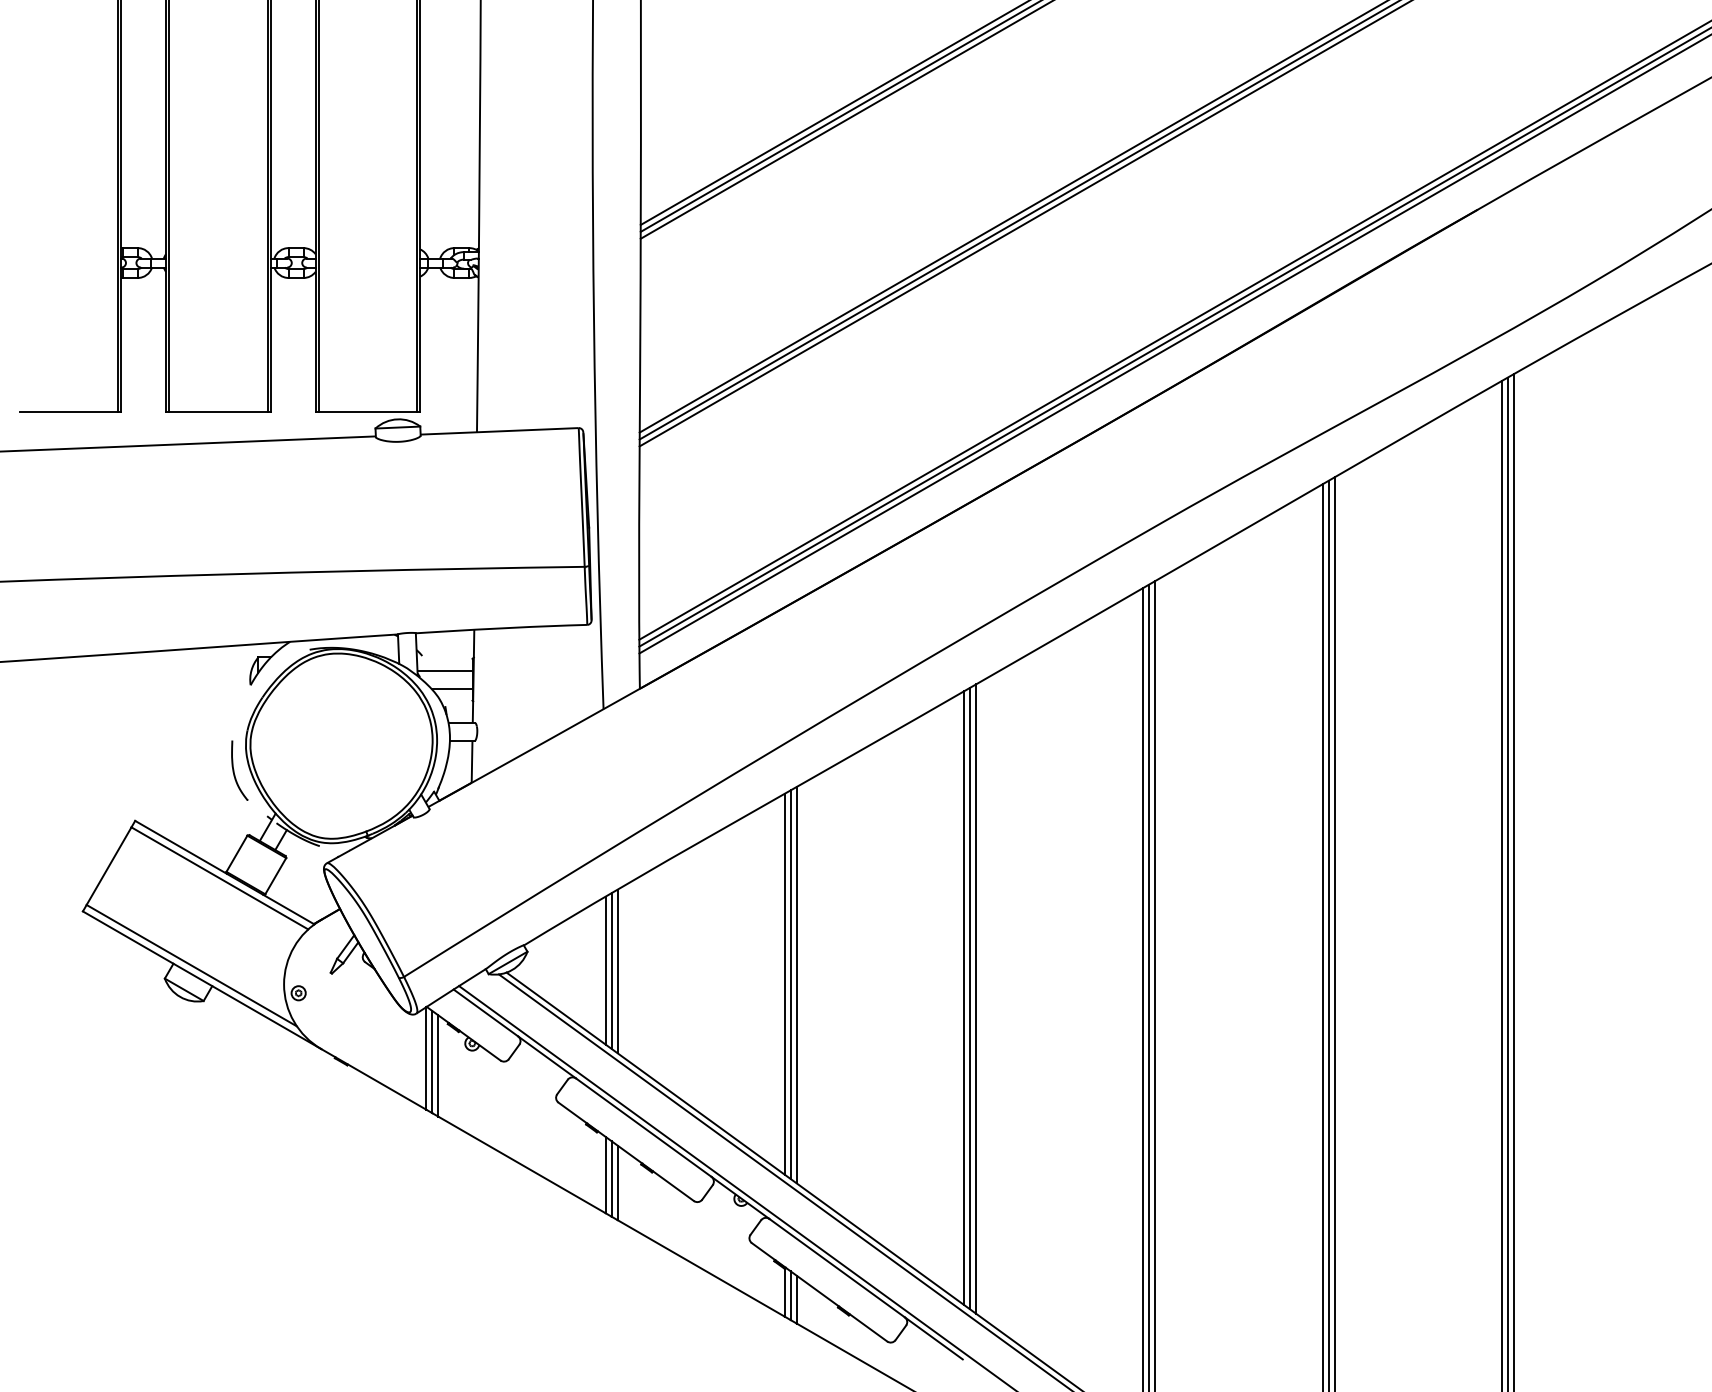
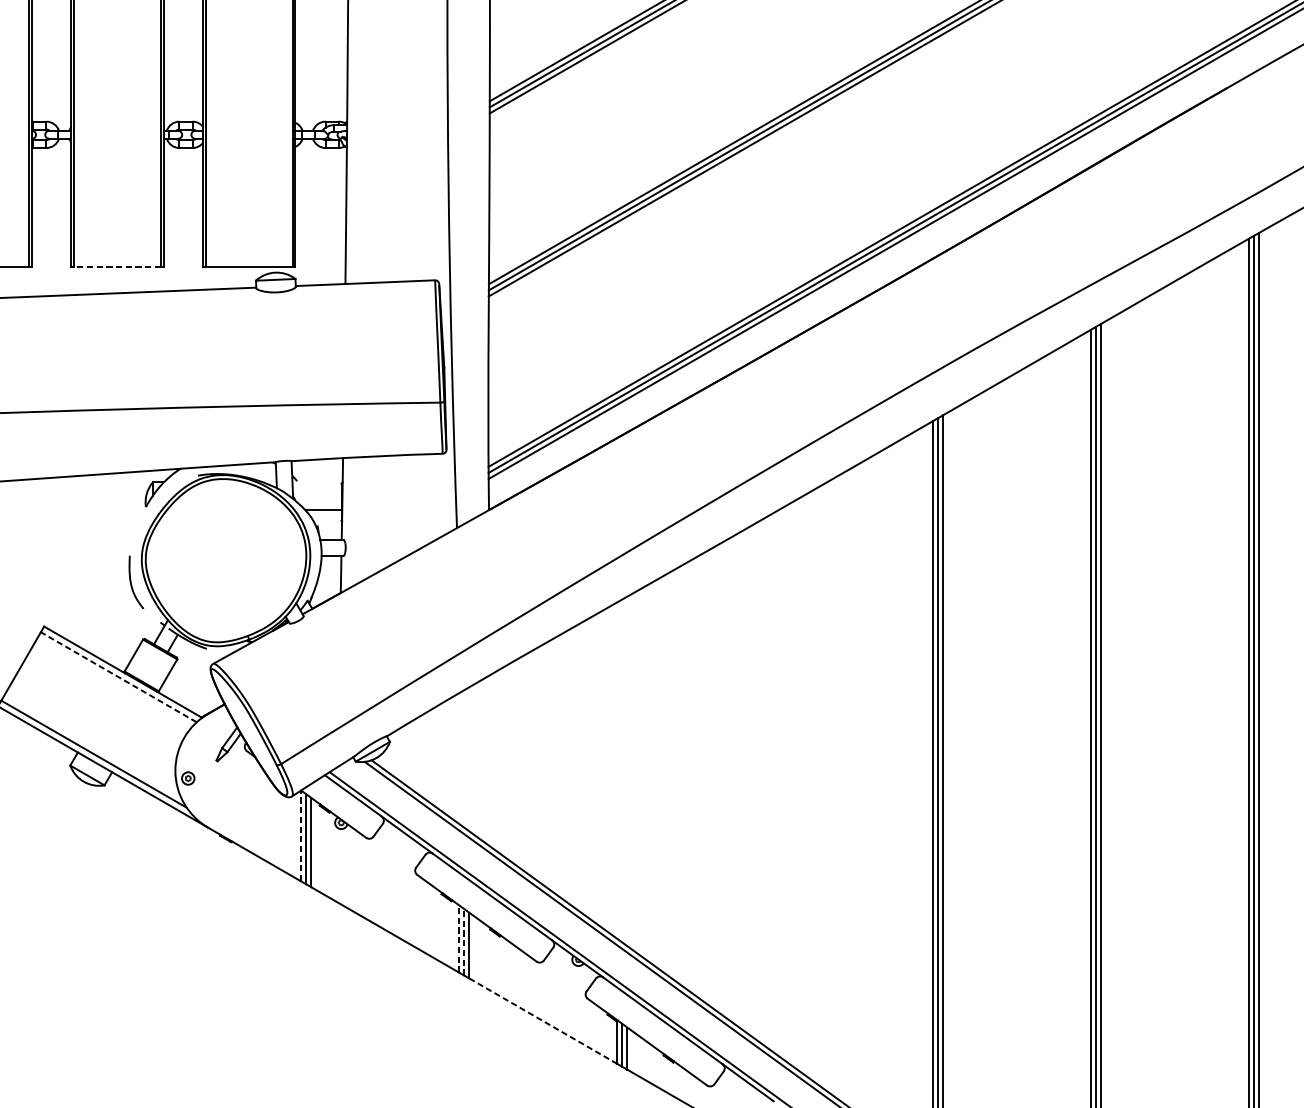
line: (217, 412) -> (116, 266), solid -> dashed
line: (444, 670) -> (316, 494), removed
line: (219, 878) -> (118, 677), solid -> dashed
line: (605, 970) -> (458, 758), removed
line: (611, 970) -> (464, 758), removed
line: (617, 971) -> (469, 759), removed
line: (784, 983) -> (616, 769), removed
line: (790, 984) -> (621, 770), removed
line: (796, 984) -> (627, 770), removed
line: (964, 997) -> (775, 782), removed
line: (970, 998) -> (780, 783), removed
line: (976, 998) -> (785, 783), removed
line: (426, 1057) -> (300, 835), solid -> dashed
line: (605, 1174) -> (458, 938), solid -> dashed
line: (611, 1178) -> (464, 941), solid -> dashed
line: (701, 1268) -> (543, 1021), solid -> dashed

